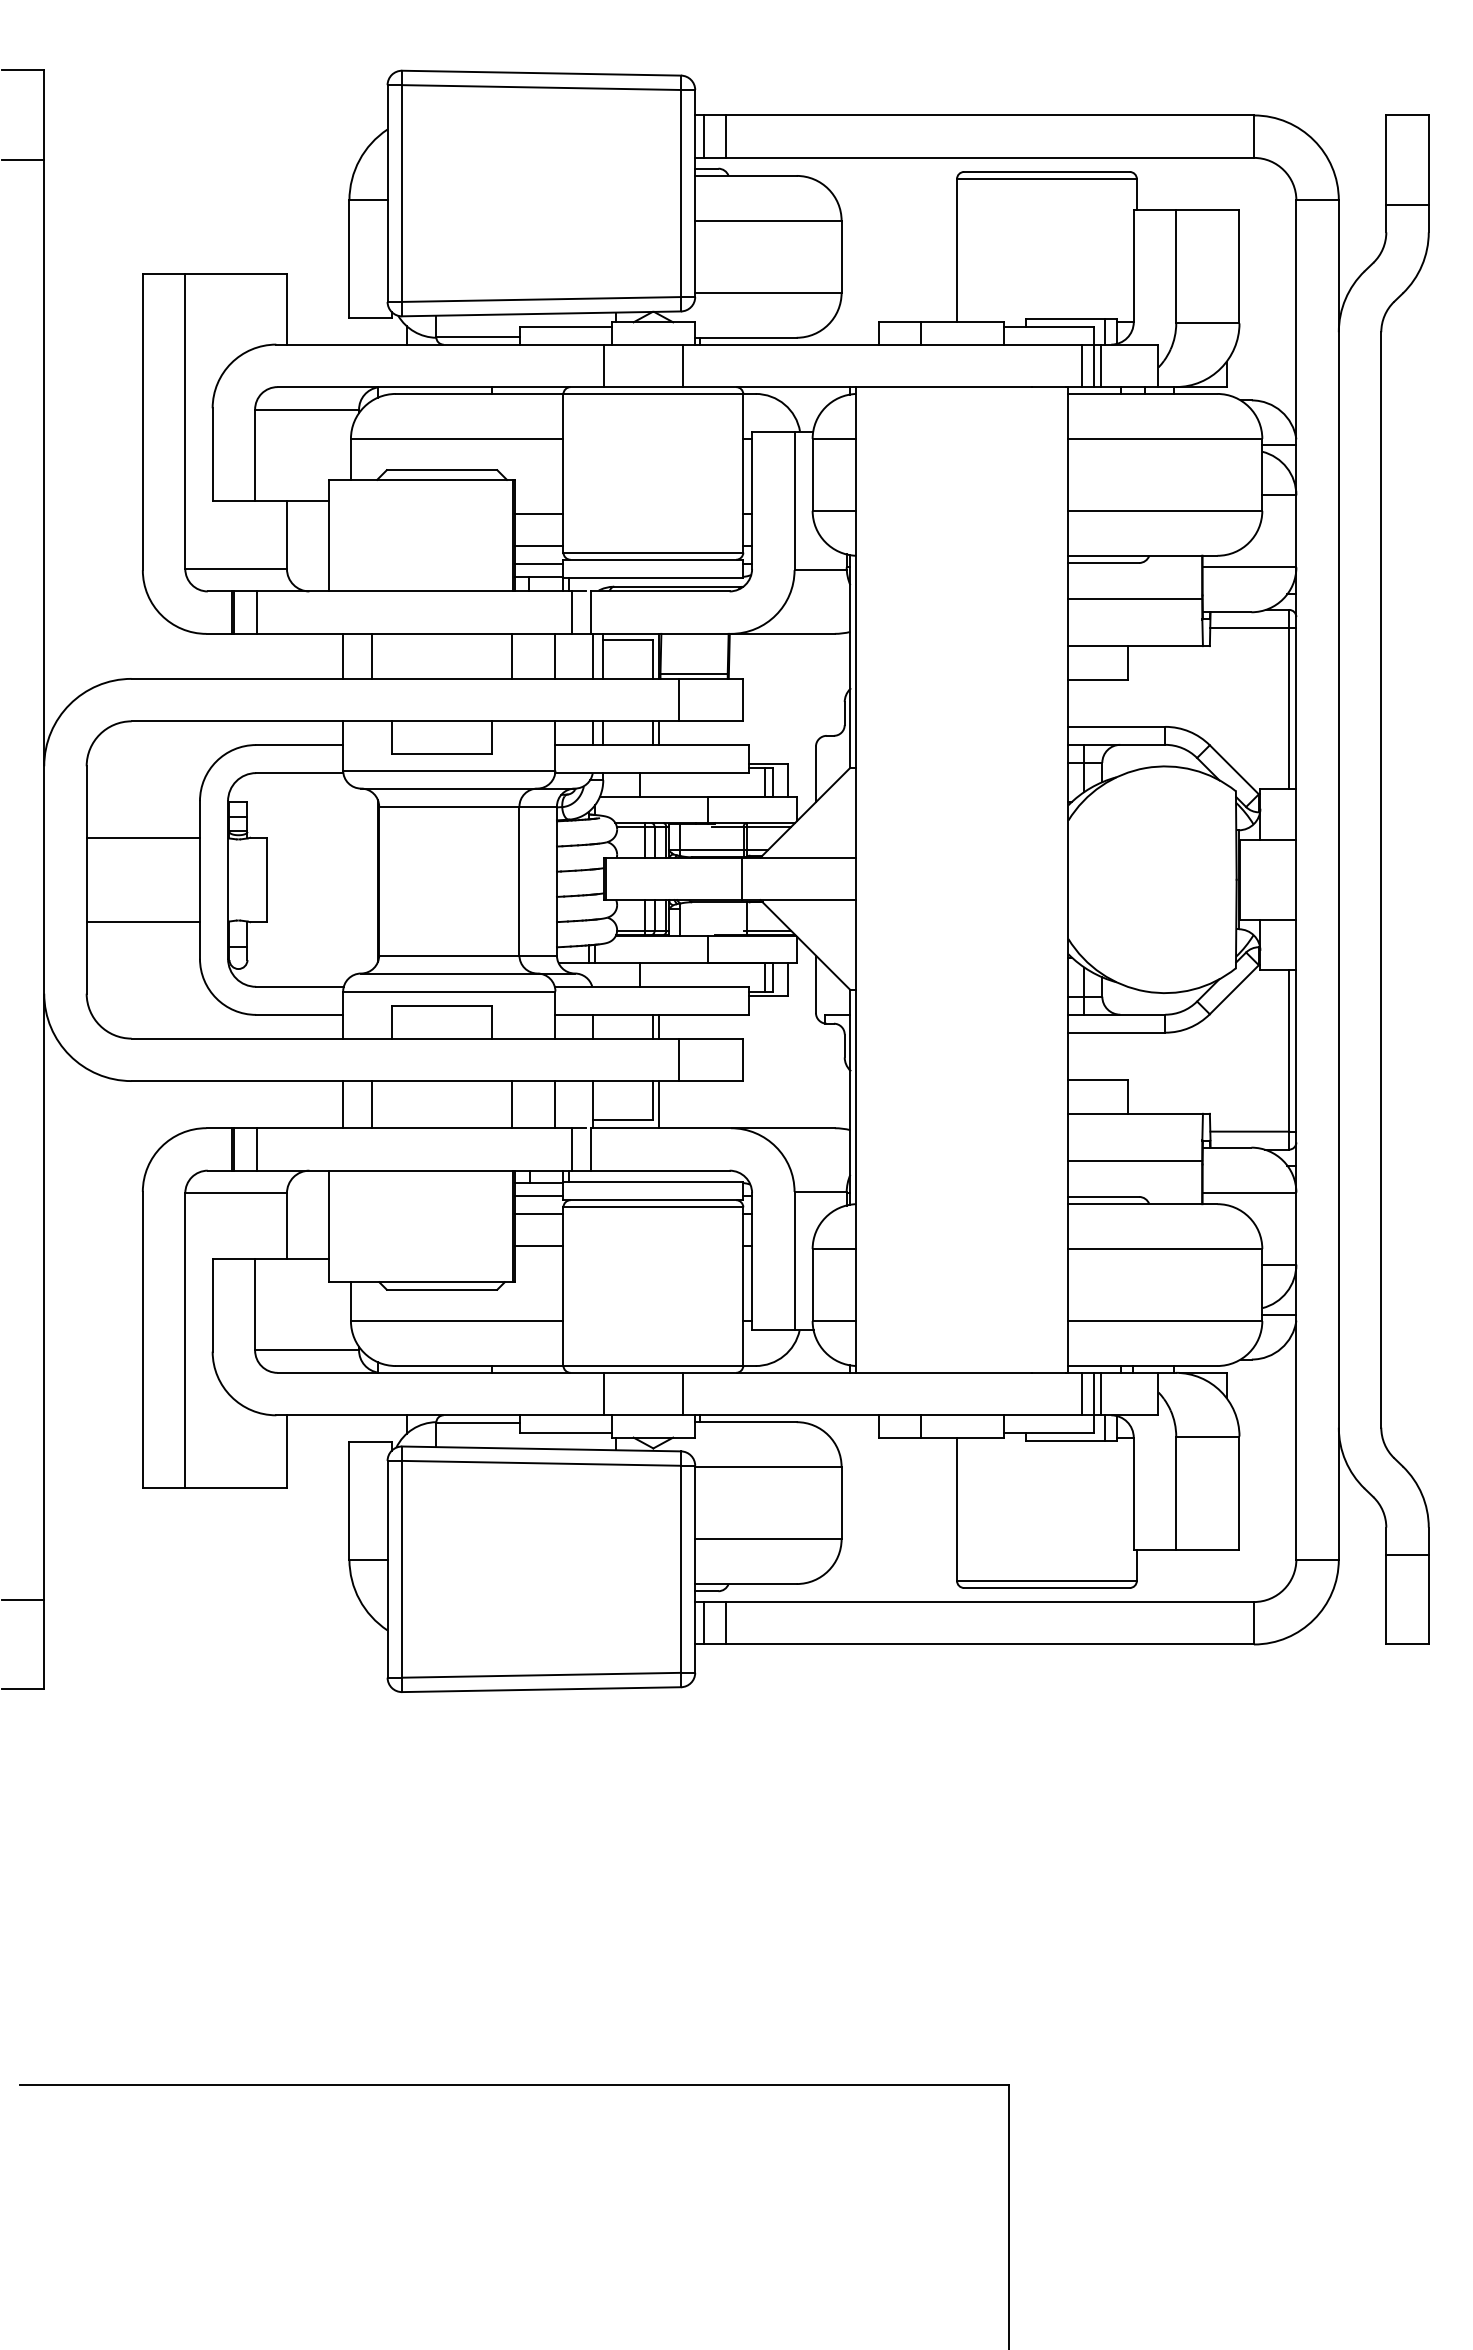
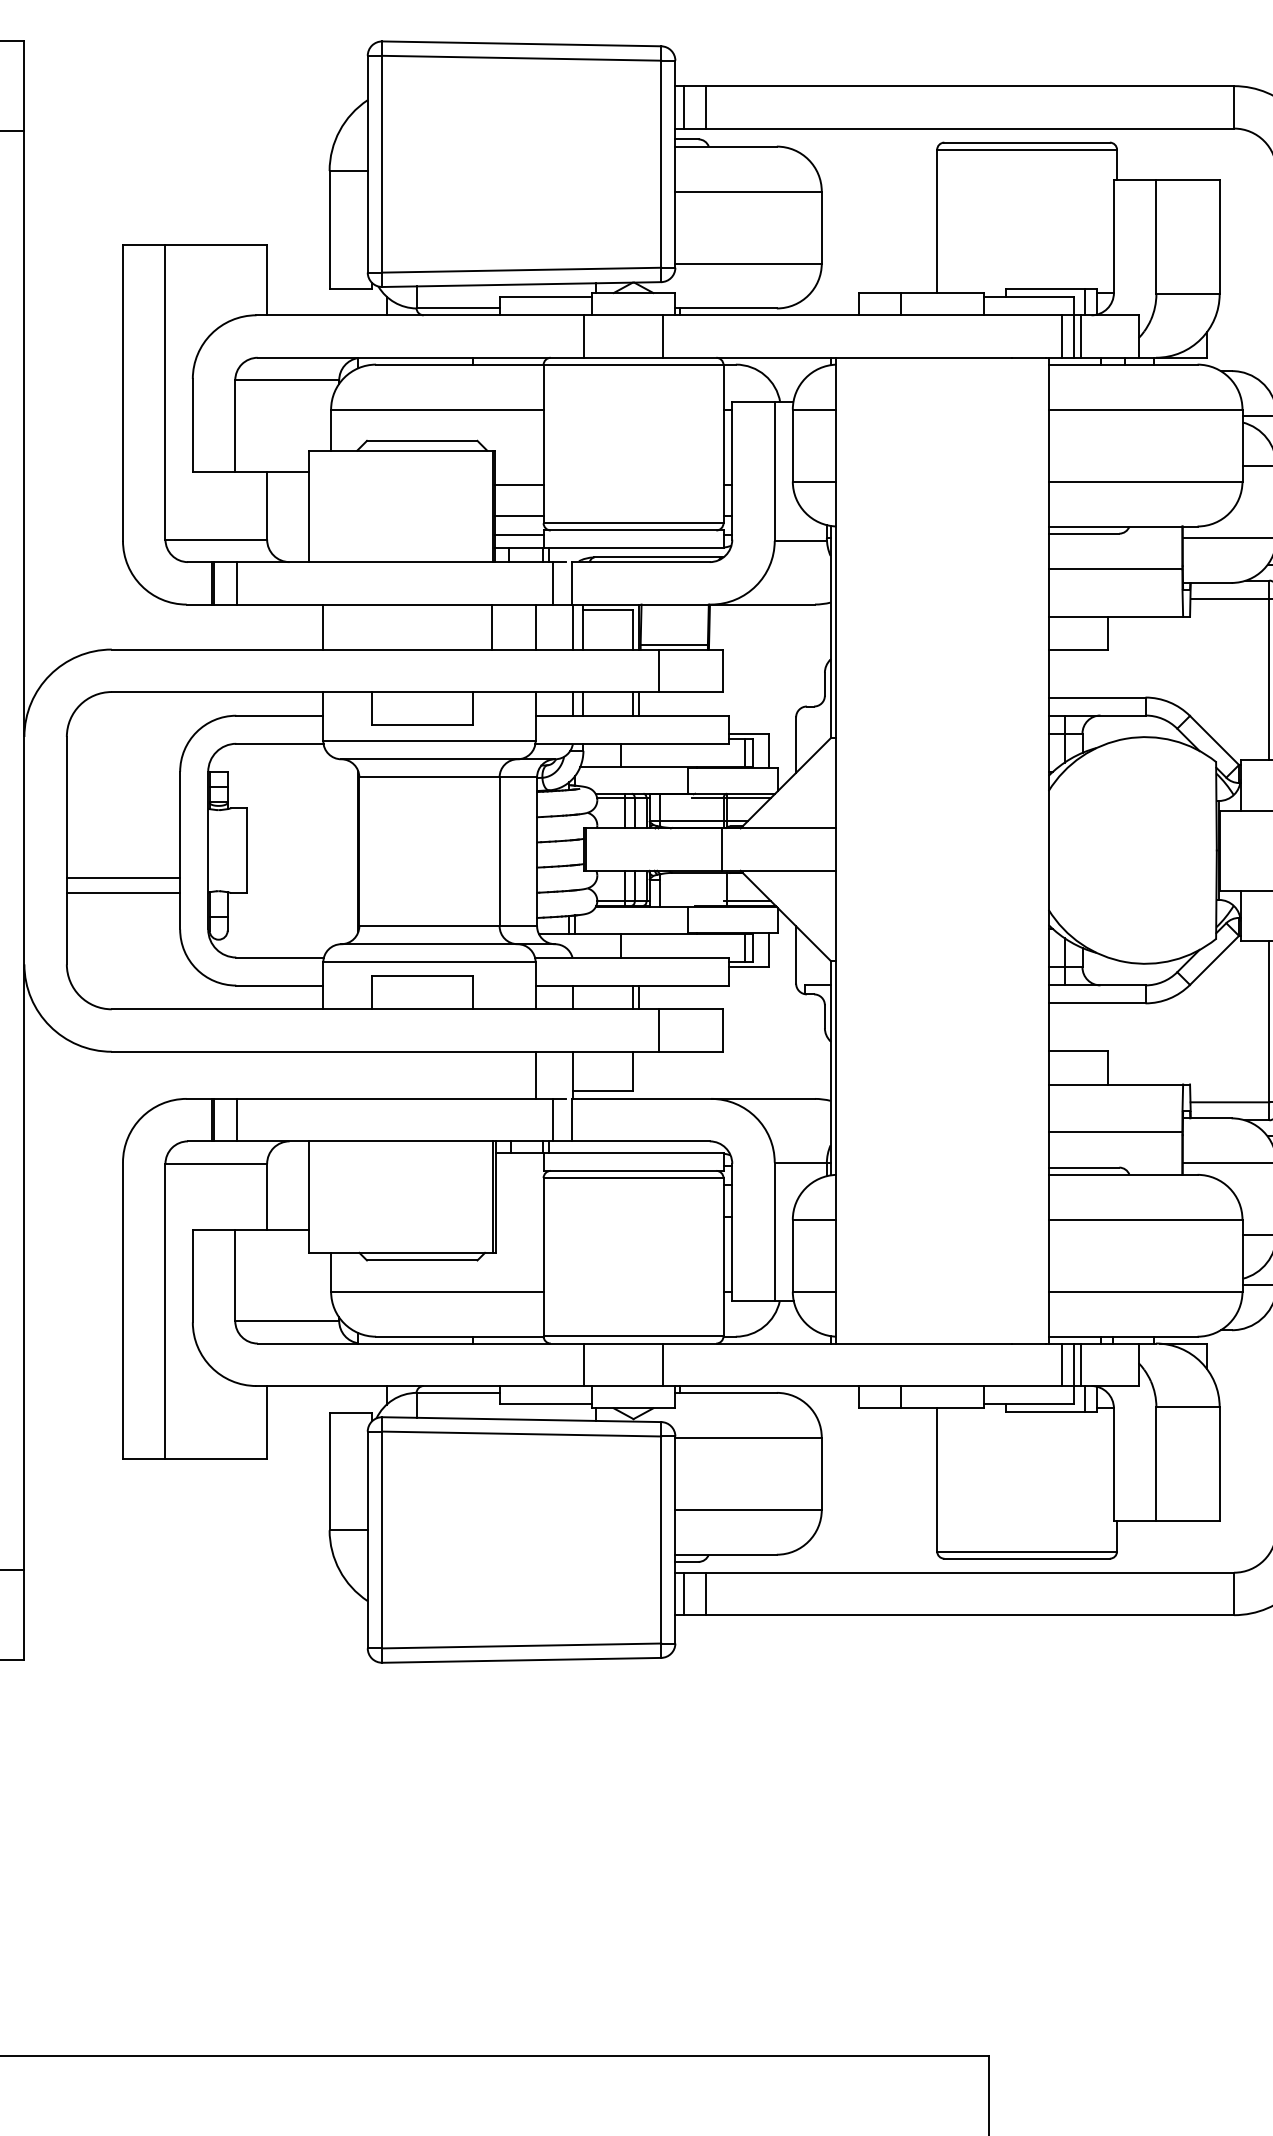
line: (372, 655) -> (352, 626), removed
line: (142, 837) -> (122, 878), moved
line: (343, 1104) -> (323, 1075), removed
line: (372, 1104) -> (352, 1075), removed
line: (511, 1104) -> (491, 1075), removed
line: (659, 1104) -> (639, 1075), removed
line: (539, 1195) -> (519, 1166), removed
line: (539, 1214) -> (519, 1185), removed
line: (539, 1246) -> (519, 1217), removed

